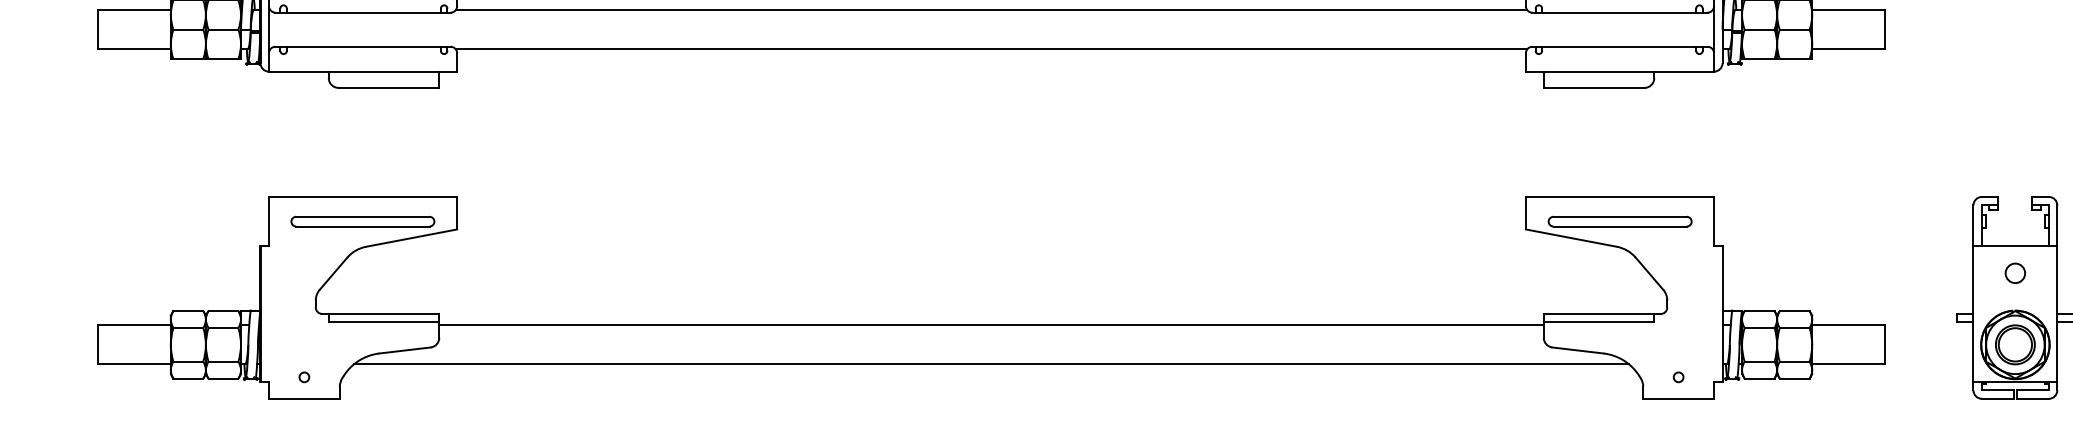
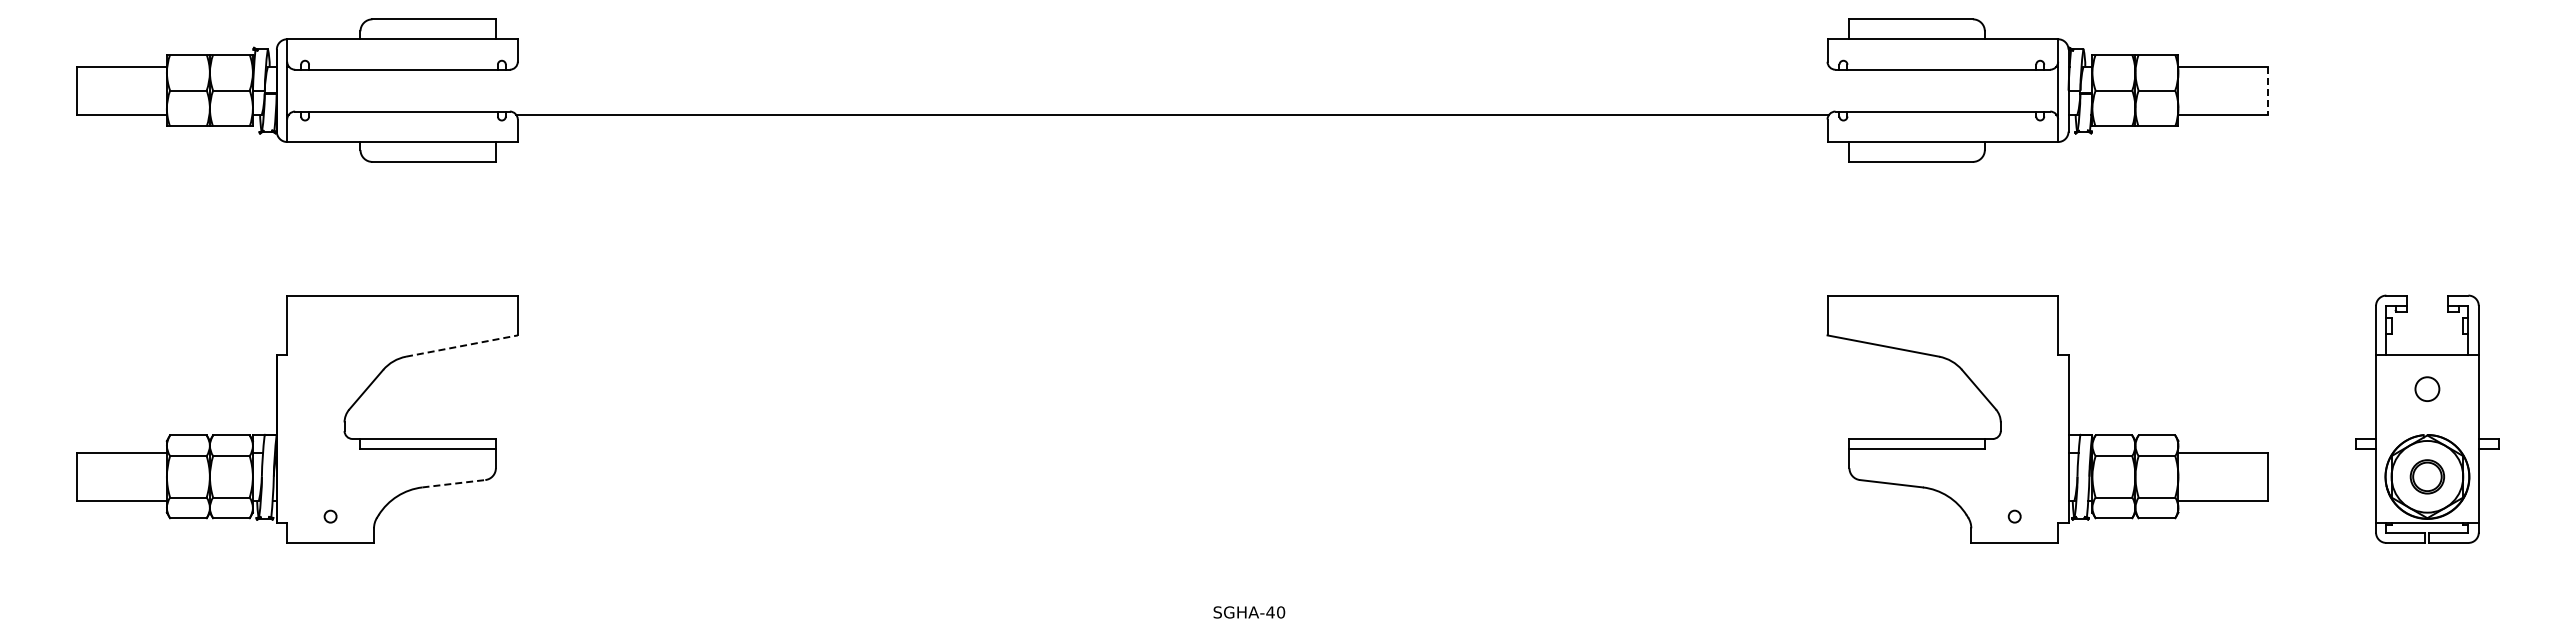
line: (991, 10) -> (1172, 66), removed
line: (1885, 29) -> (2268, 90), solid -> dashed
part: (362, 221) -> (401, 325), removed
part: (1619, 221) -> (1942, 325), removed
line: (411, 238) -> (461, 346), solid -> dashed
line: (991, 325) -> (1172, 452), removed
part: (2015, 344) -> (2427, 476), size x0.7
line: (404, 350) -> (453, 483), solid -> dashed
line: (991, 364) -> (1172, 500), removed

